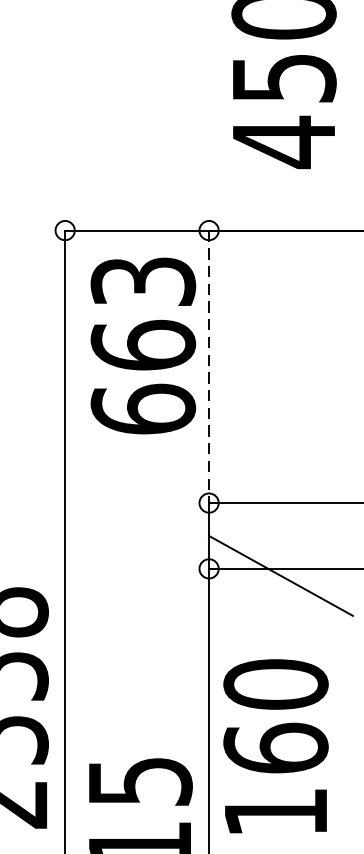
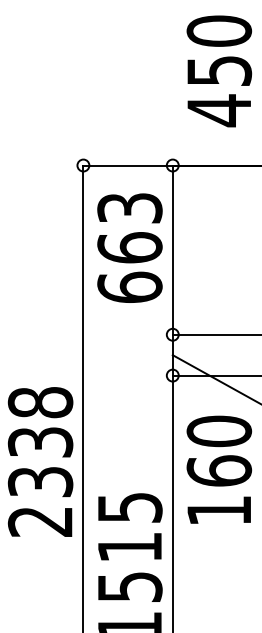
text: (142, 344) -> (129, 247), moved
line: (208, 367) -> (172, 250), dashed -> solid
text: (276, 745) -> (219, 469), moved

